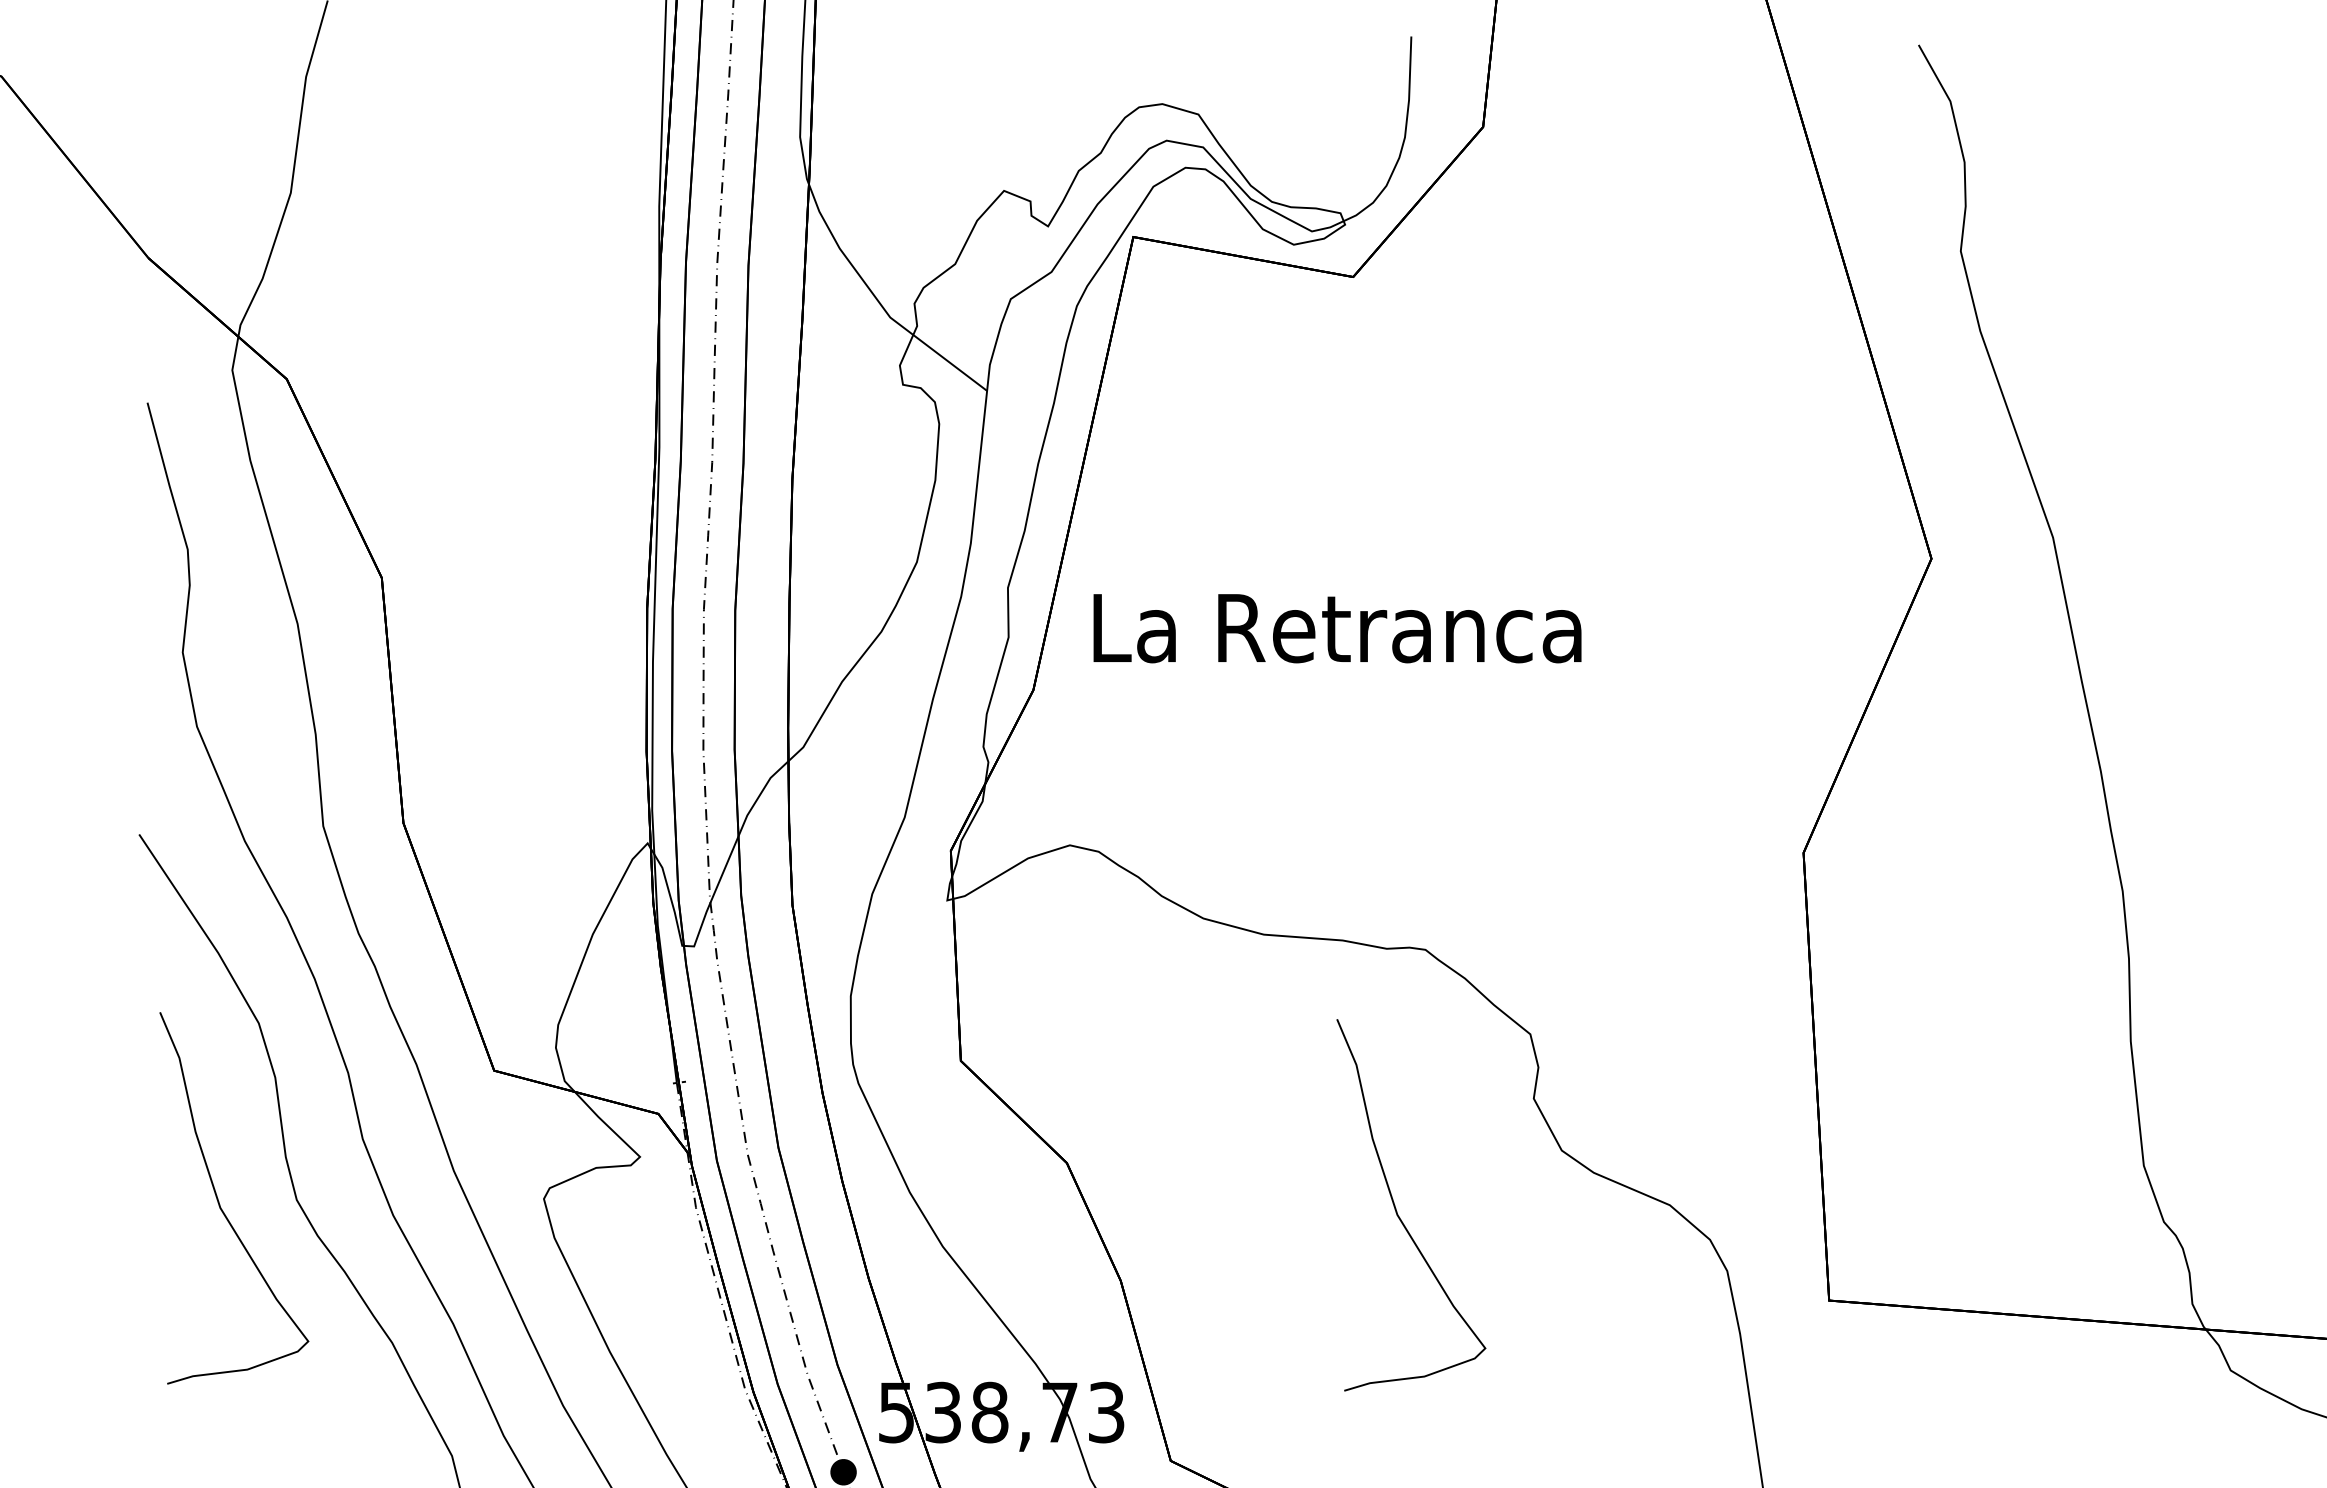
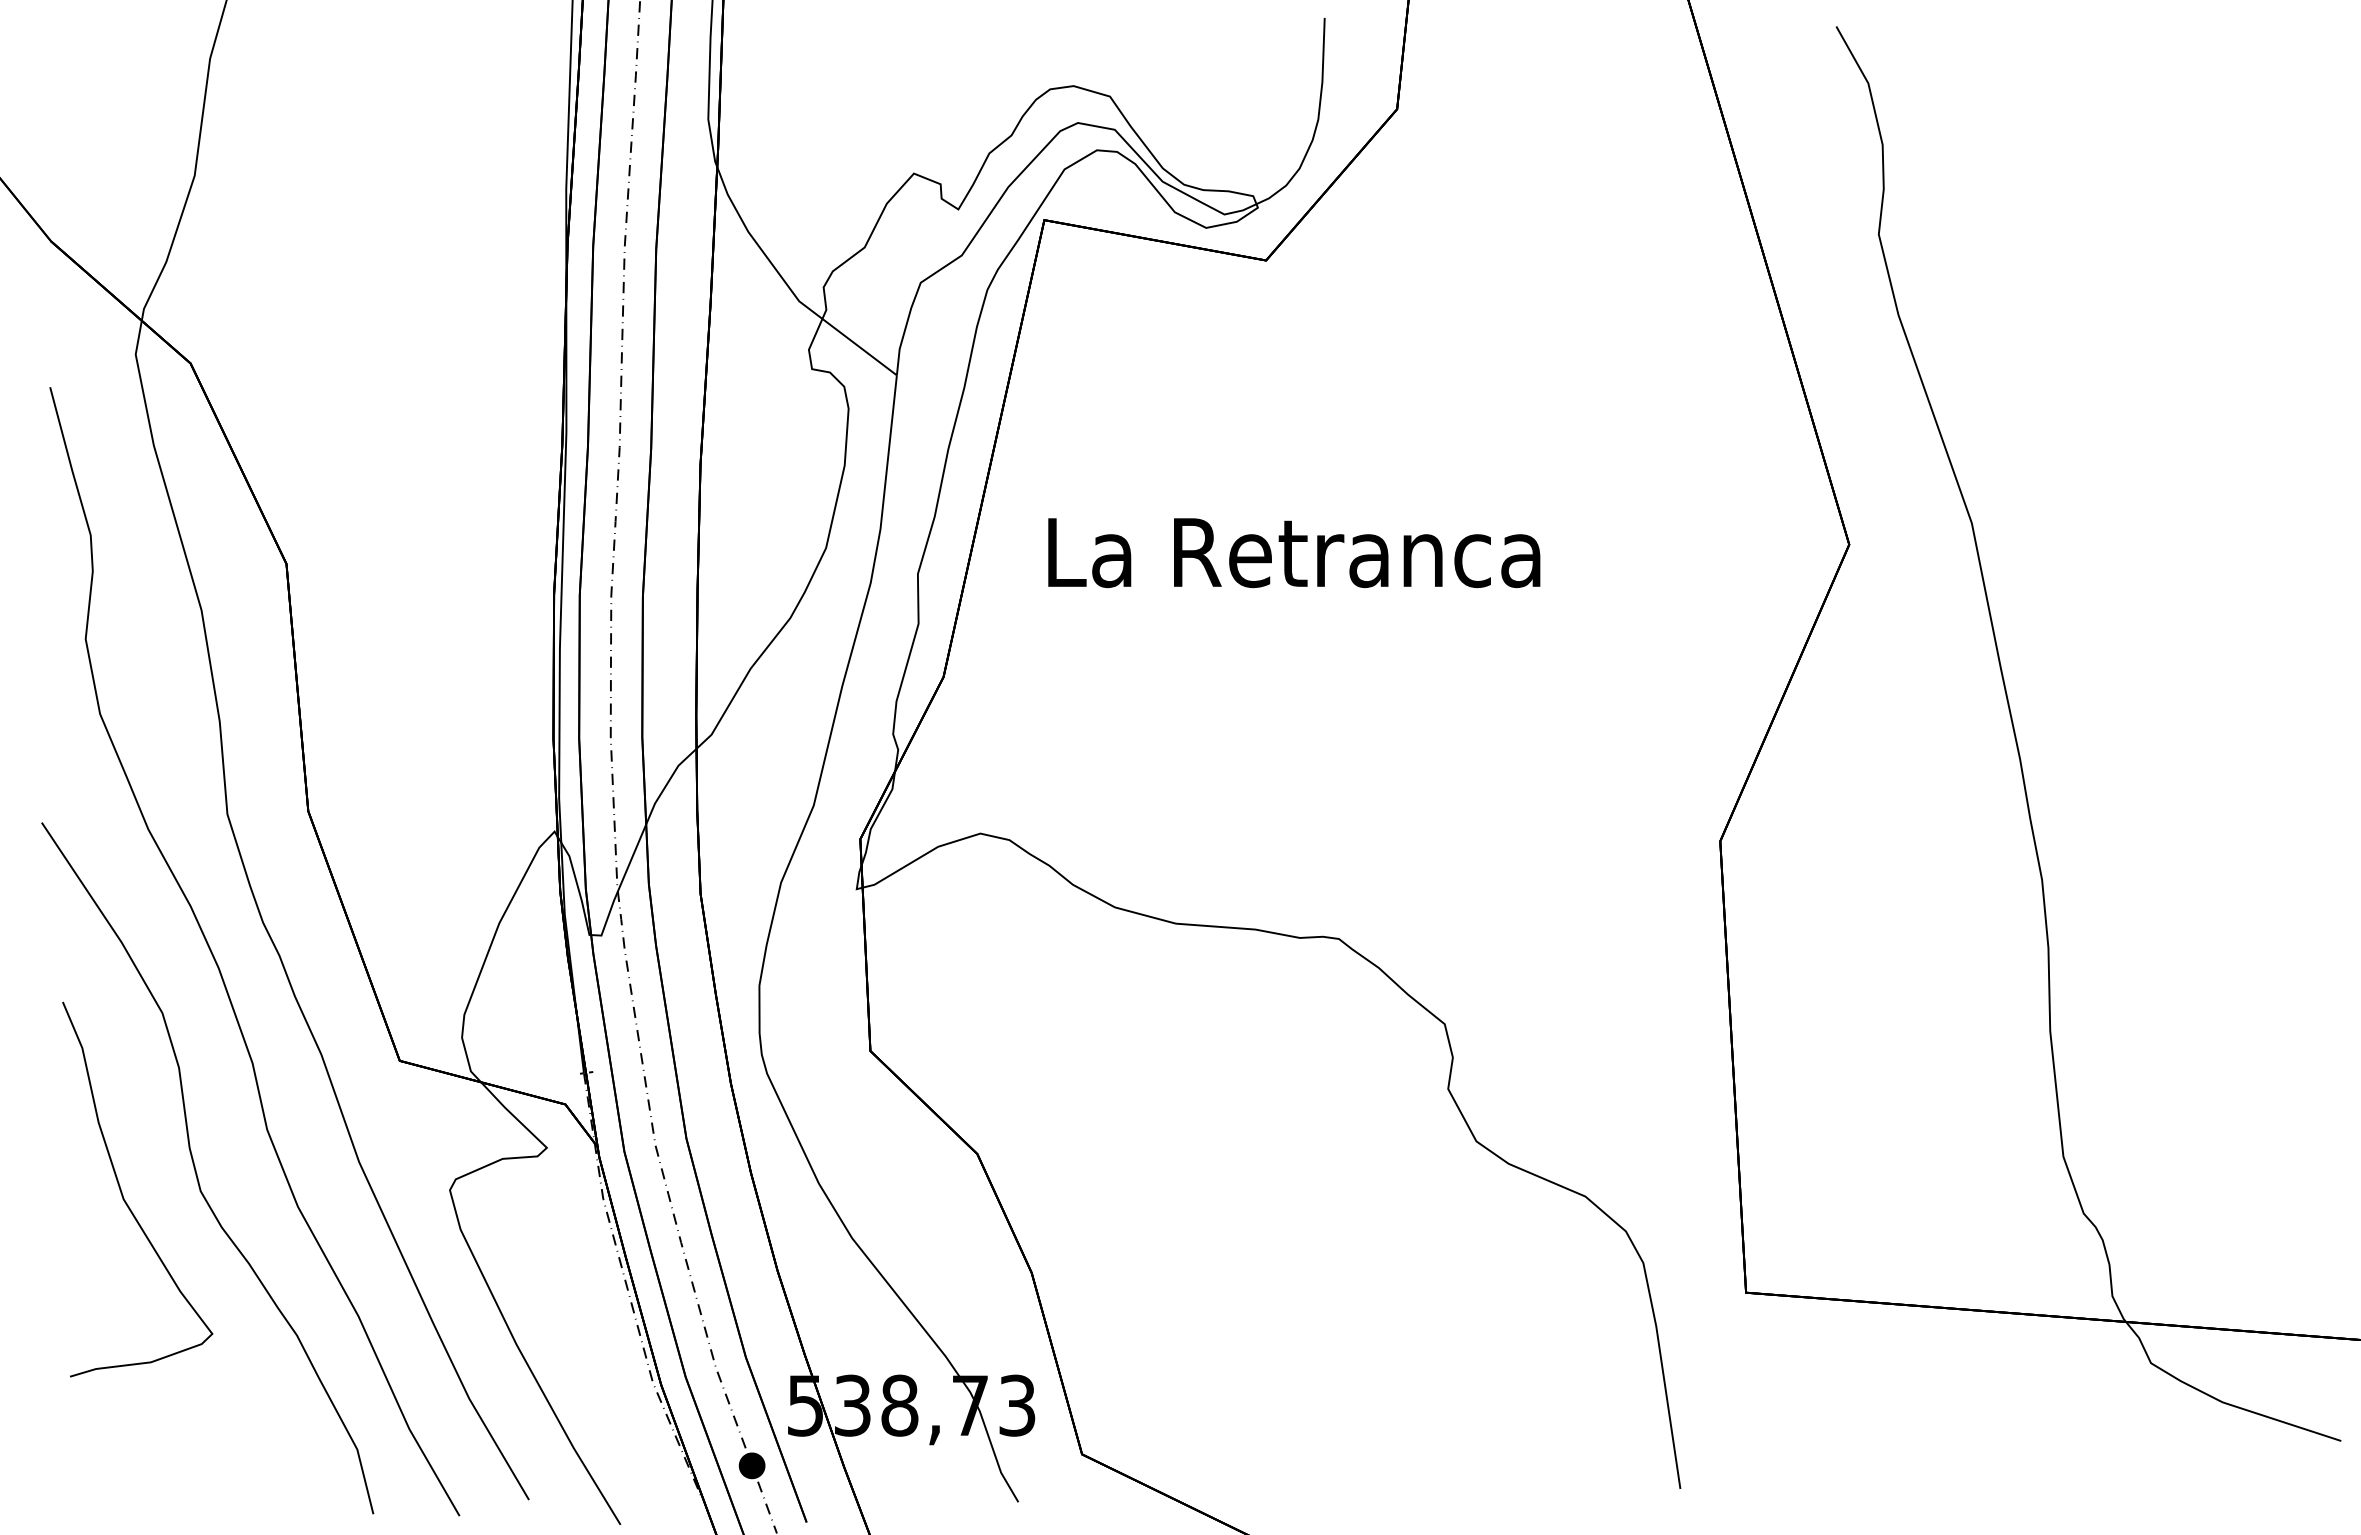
text: (1337, 629) -> (1294, 553), moved
curve: (1396, 1207) -> (1309, 1198), removed

